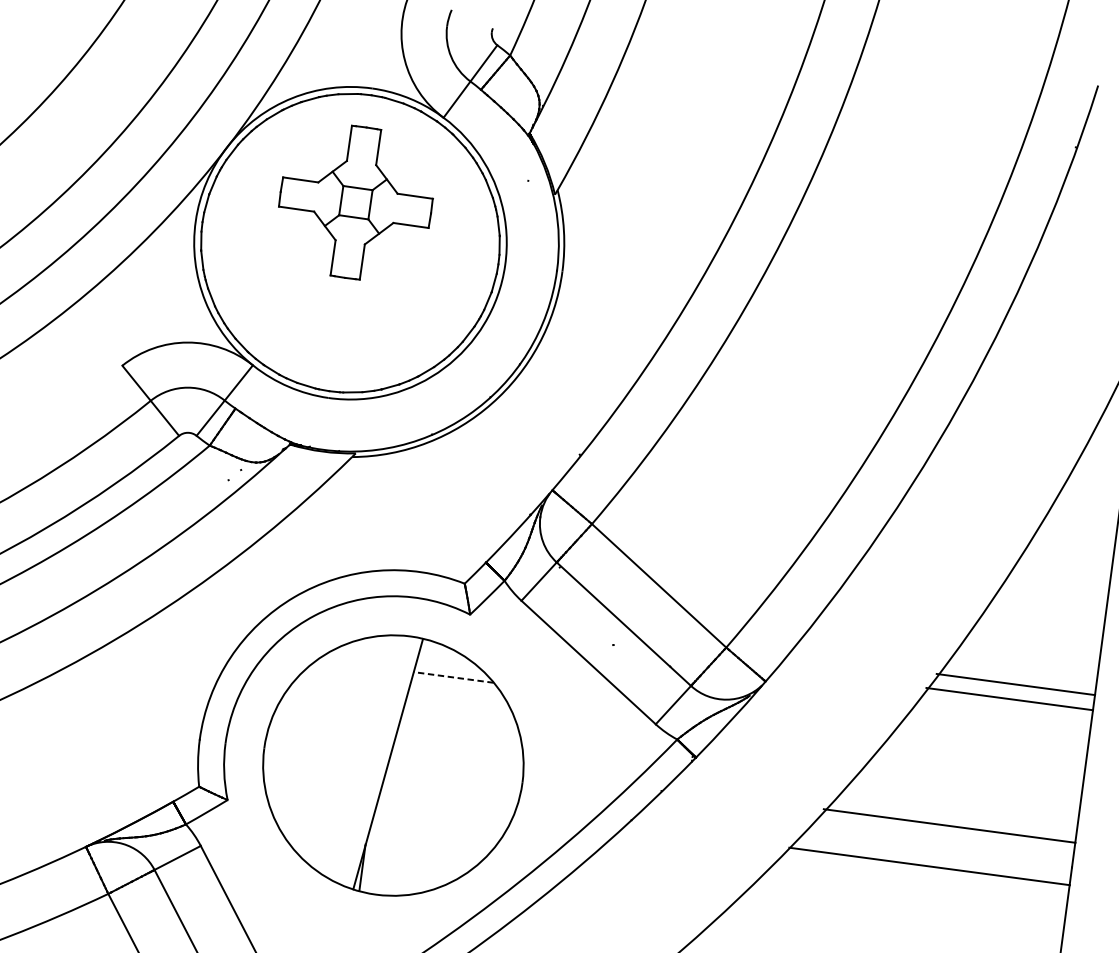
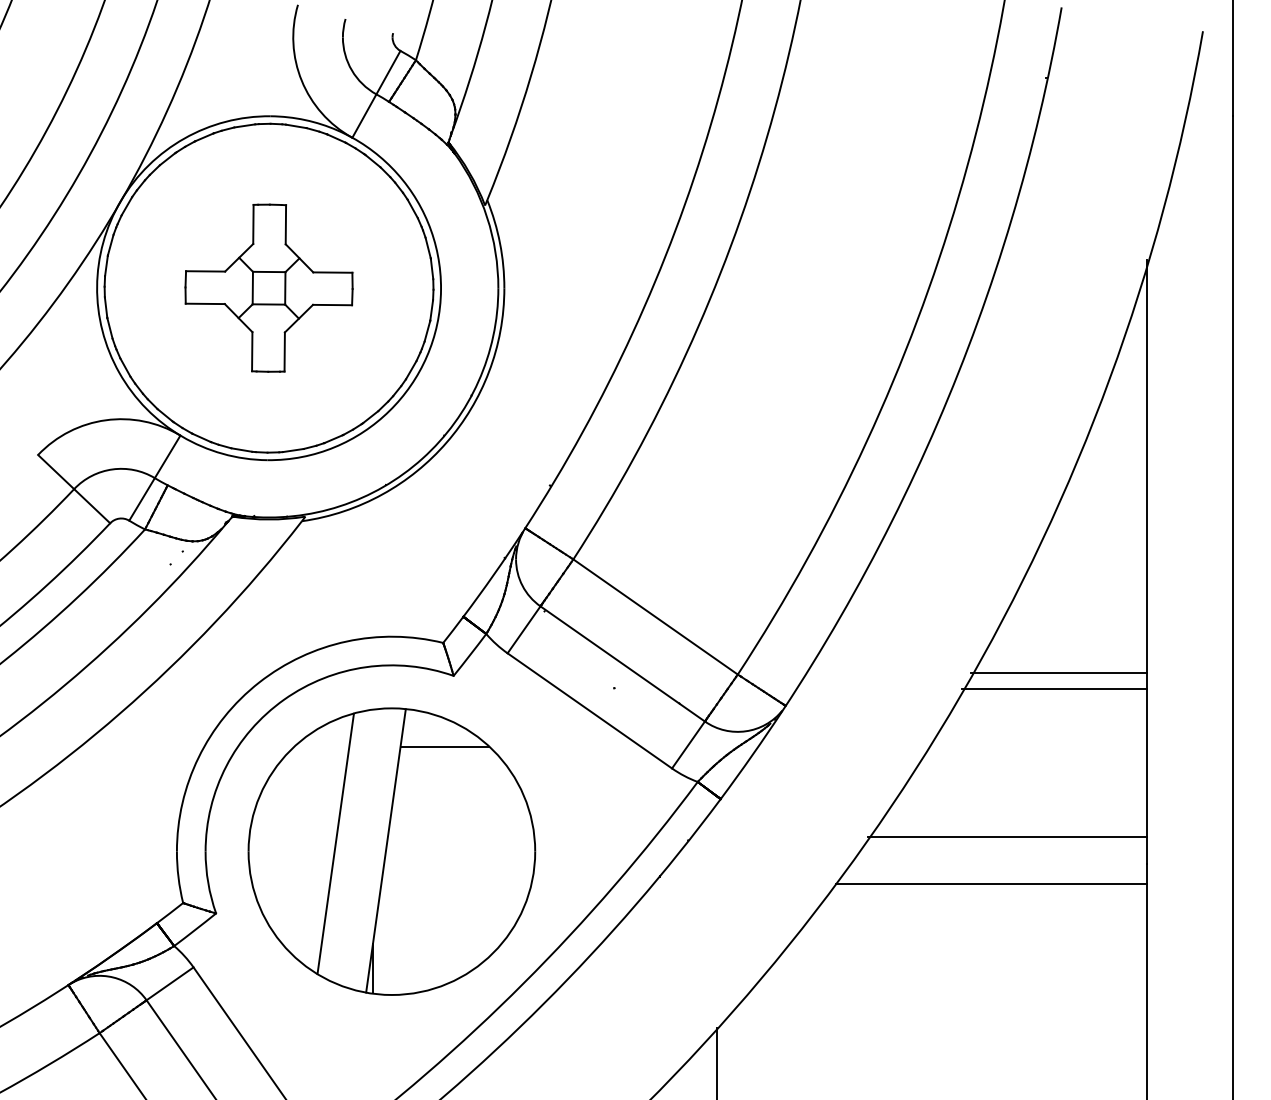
part: (355, 201) -> (268, 287), moved
line: (453, 677) -> (444, 746), dashed -> solid
line: (343, 751) -> (335, 843), added

